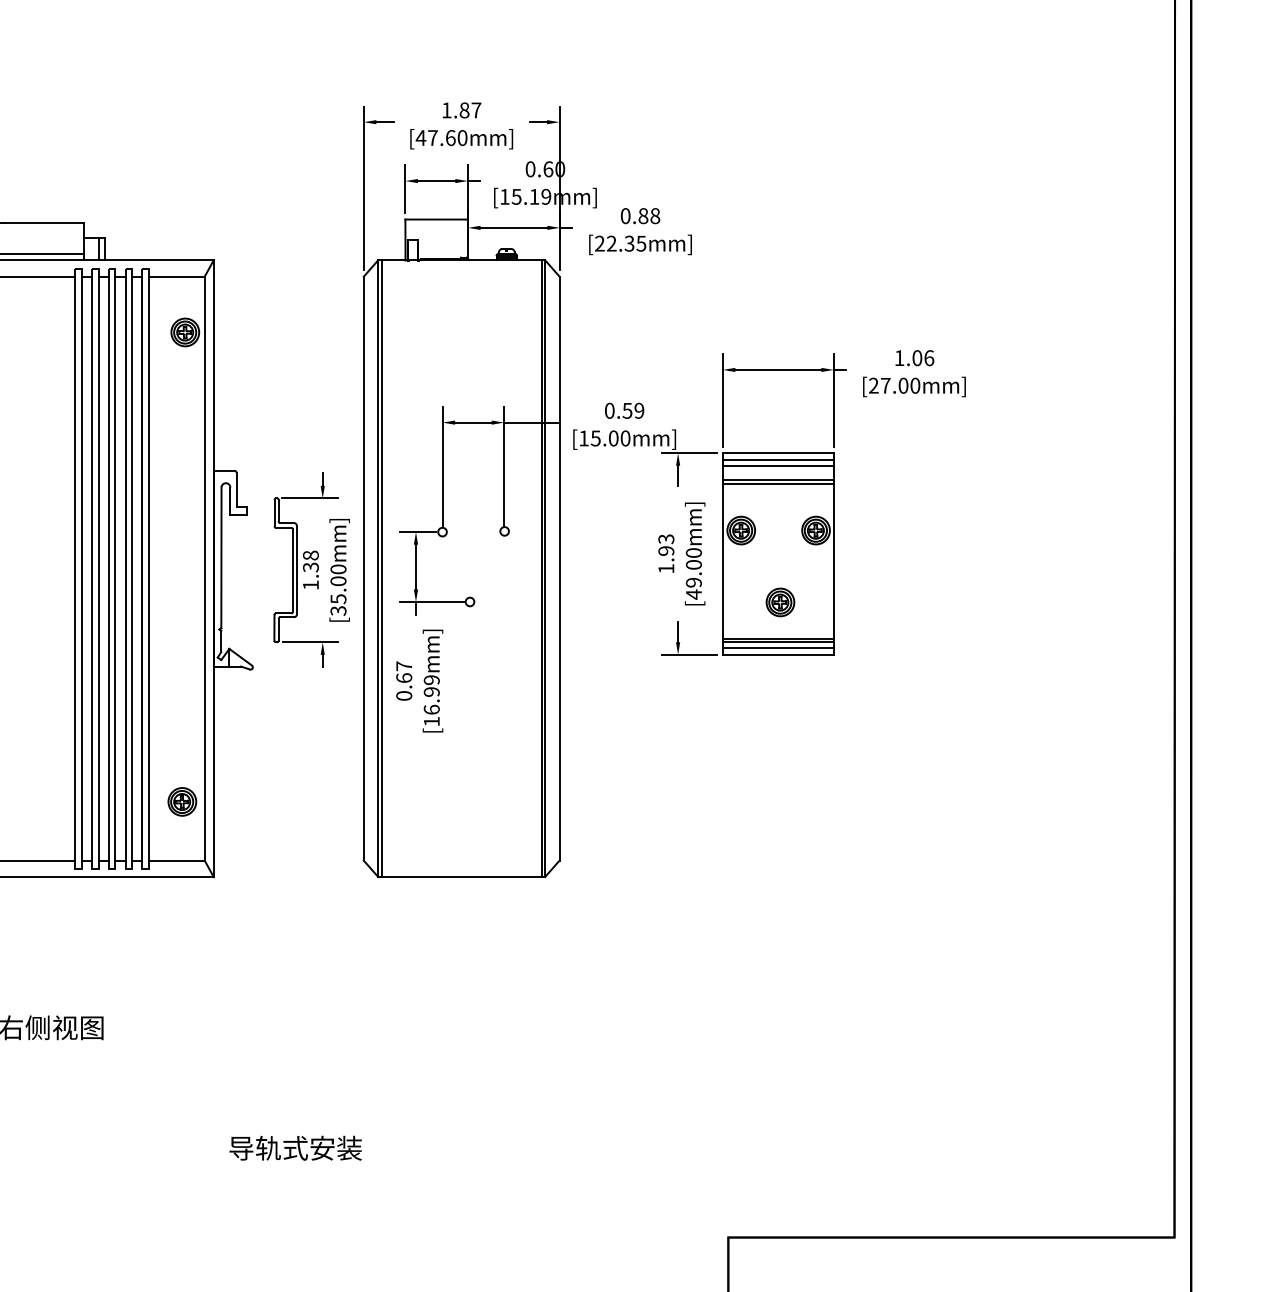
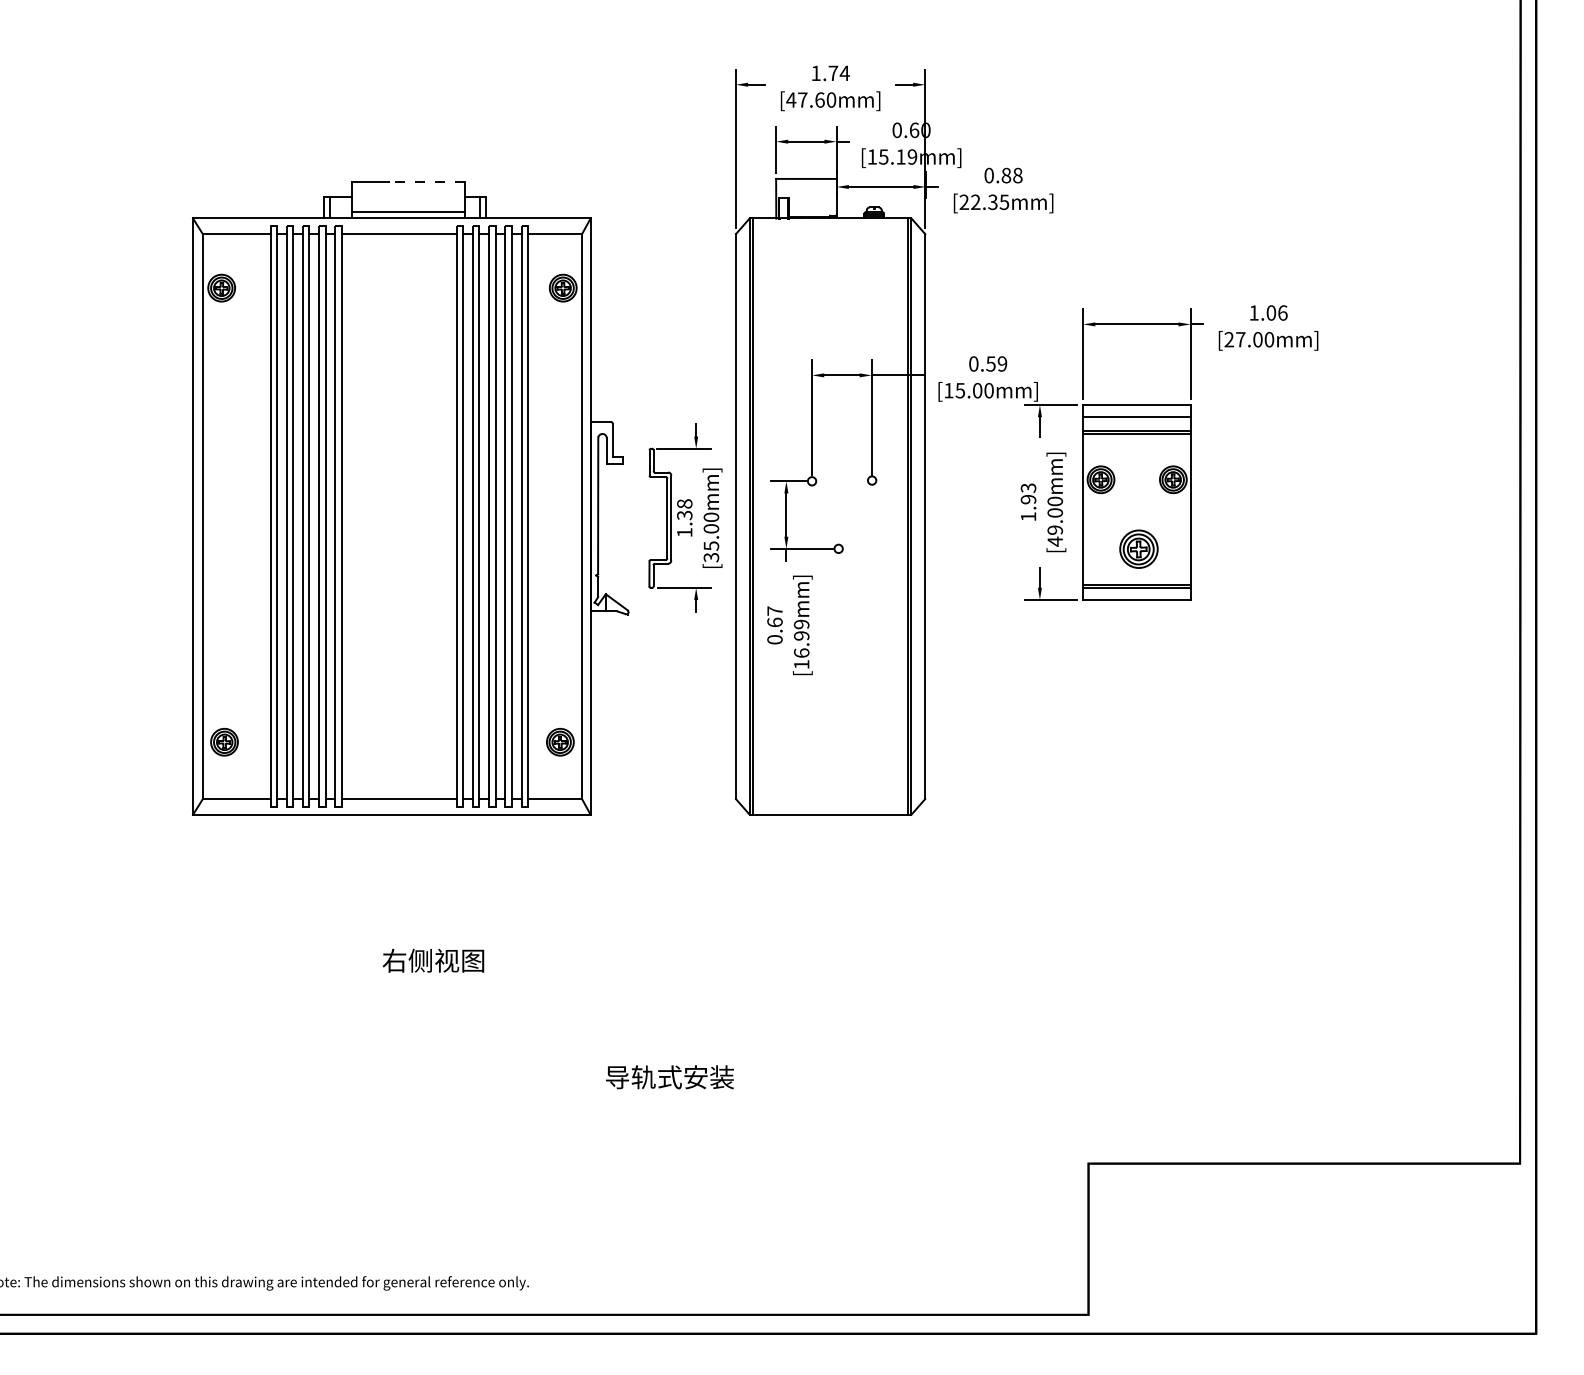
text: (469, 110) -> (838, 73), 1.87 -> 1.74
line: (43, 223) -> (426, 182), solid -> dashed
line: (777, 459) -> (1136, 411), removed
part: (780, 602) -> (1138, 549), size x1.4
line: (777, 648) -> (1136, 593), removed

